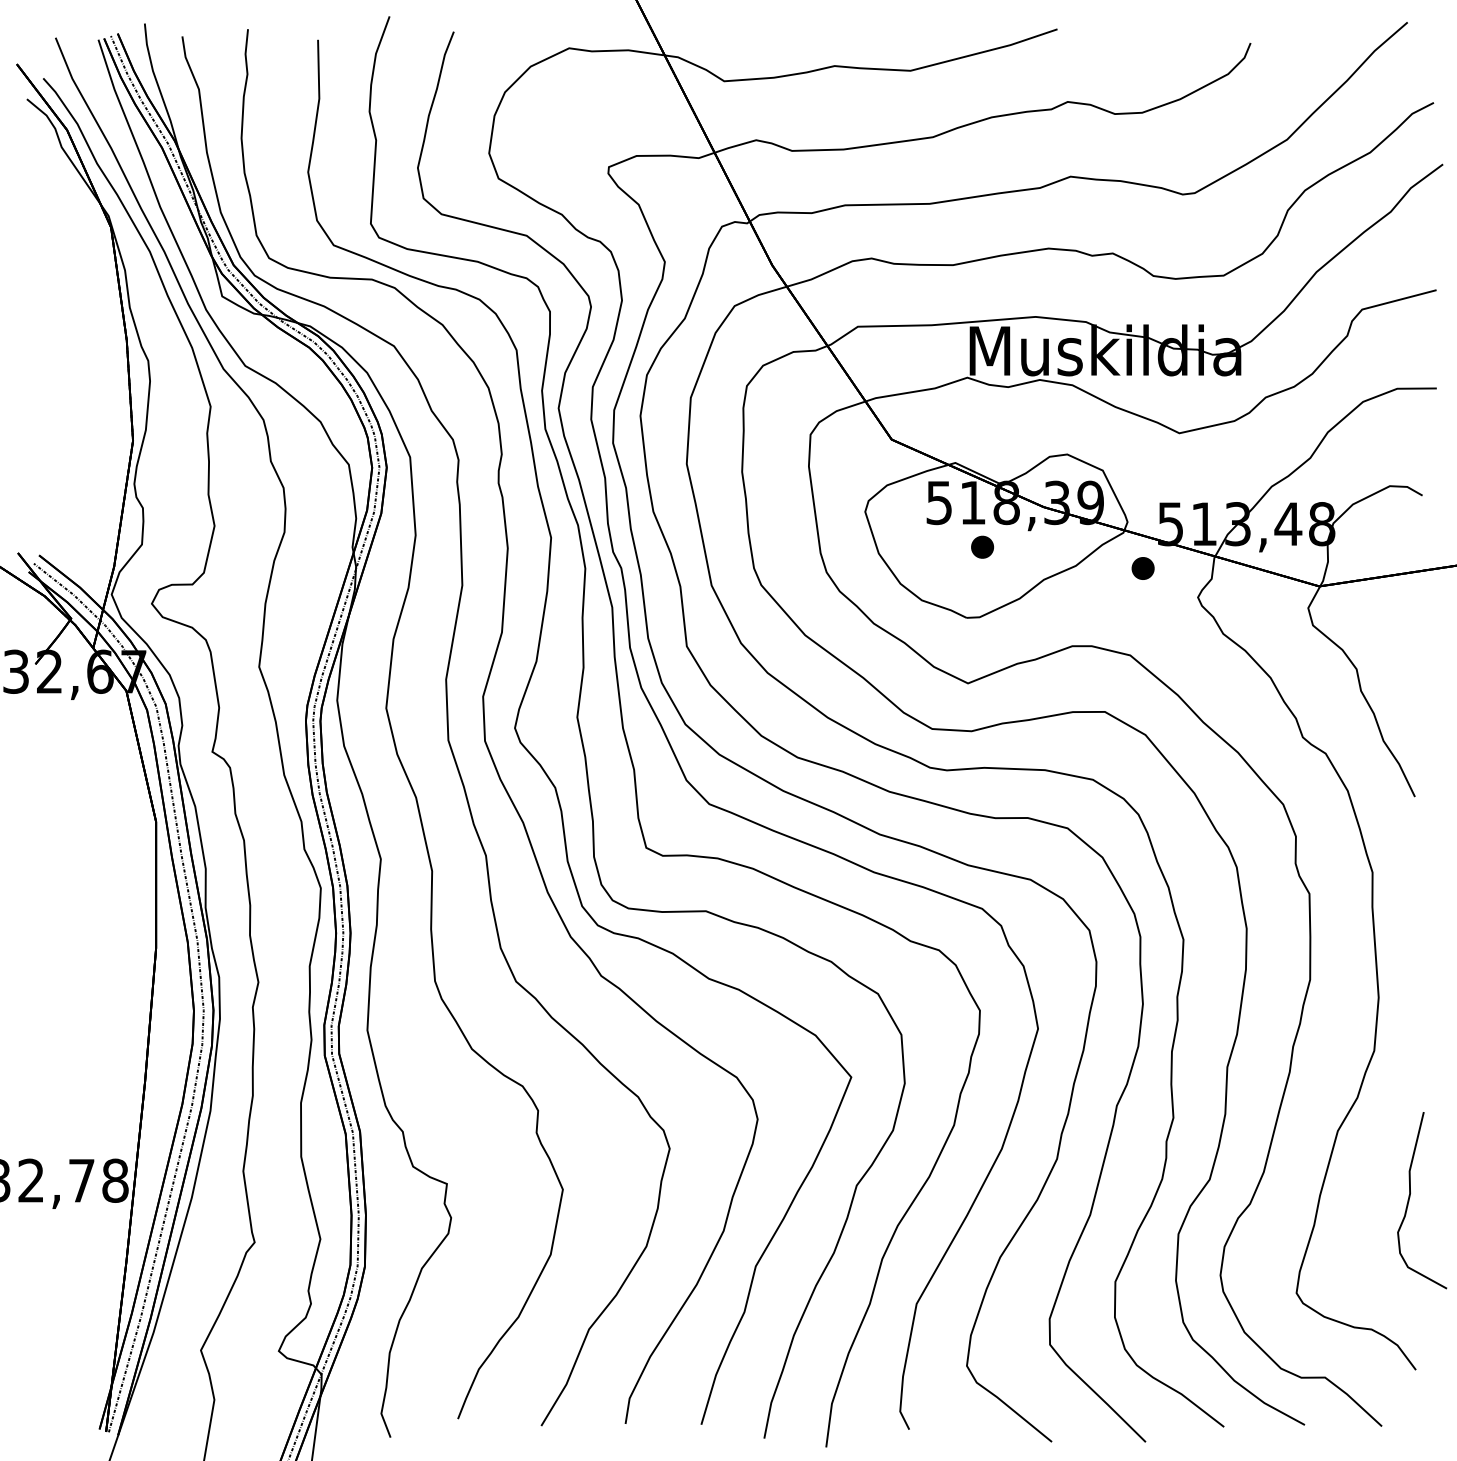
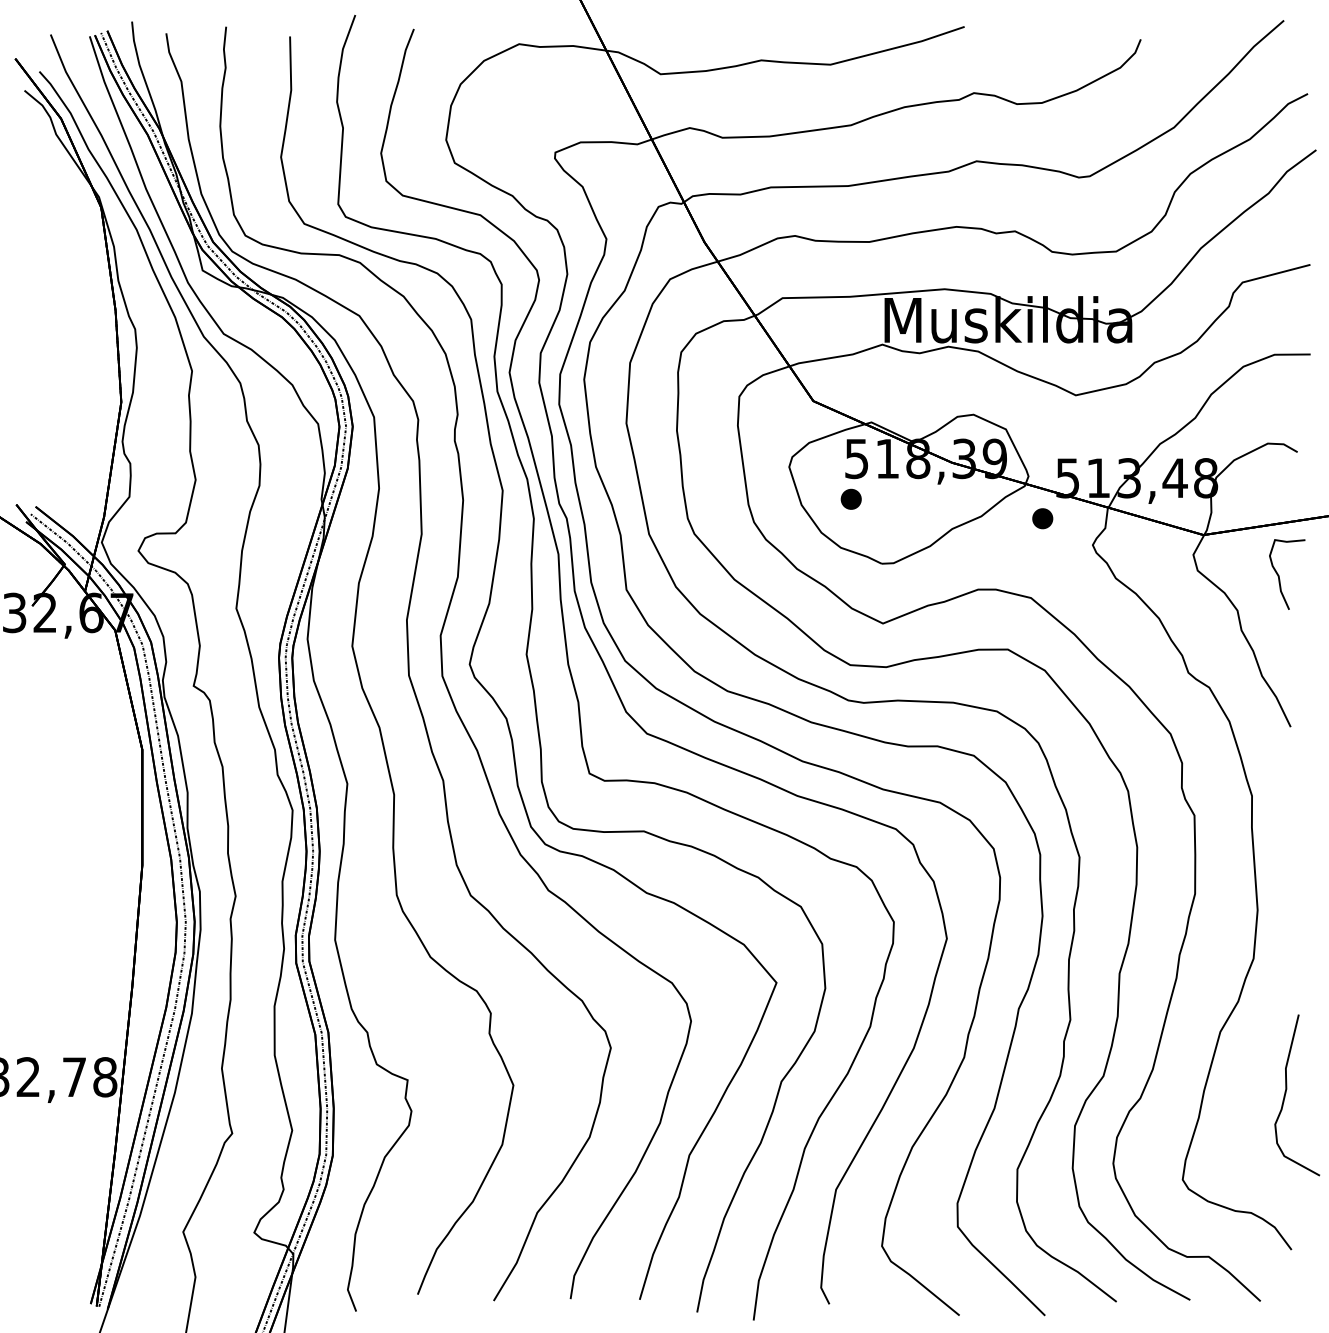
part: (981, 546) -> (850, 498), moved
curve: (1402, 630) -> (1279, 575), added

